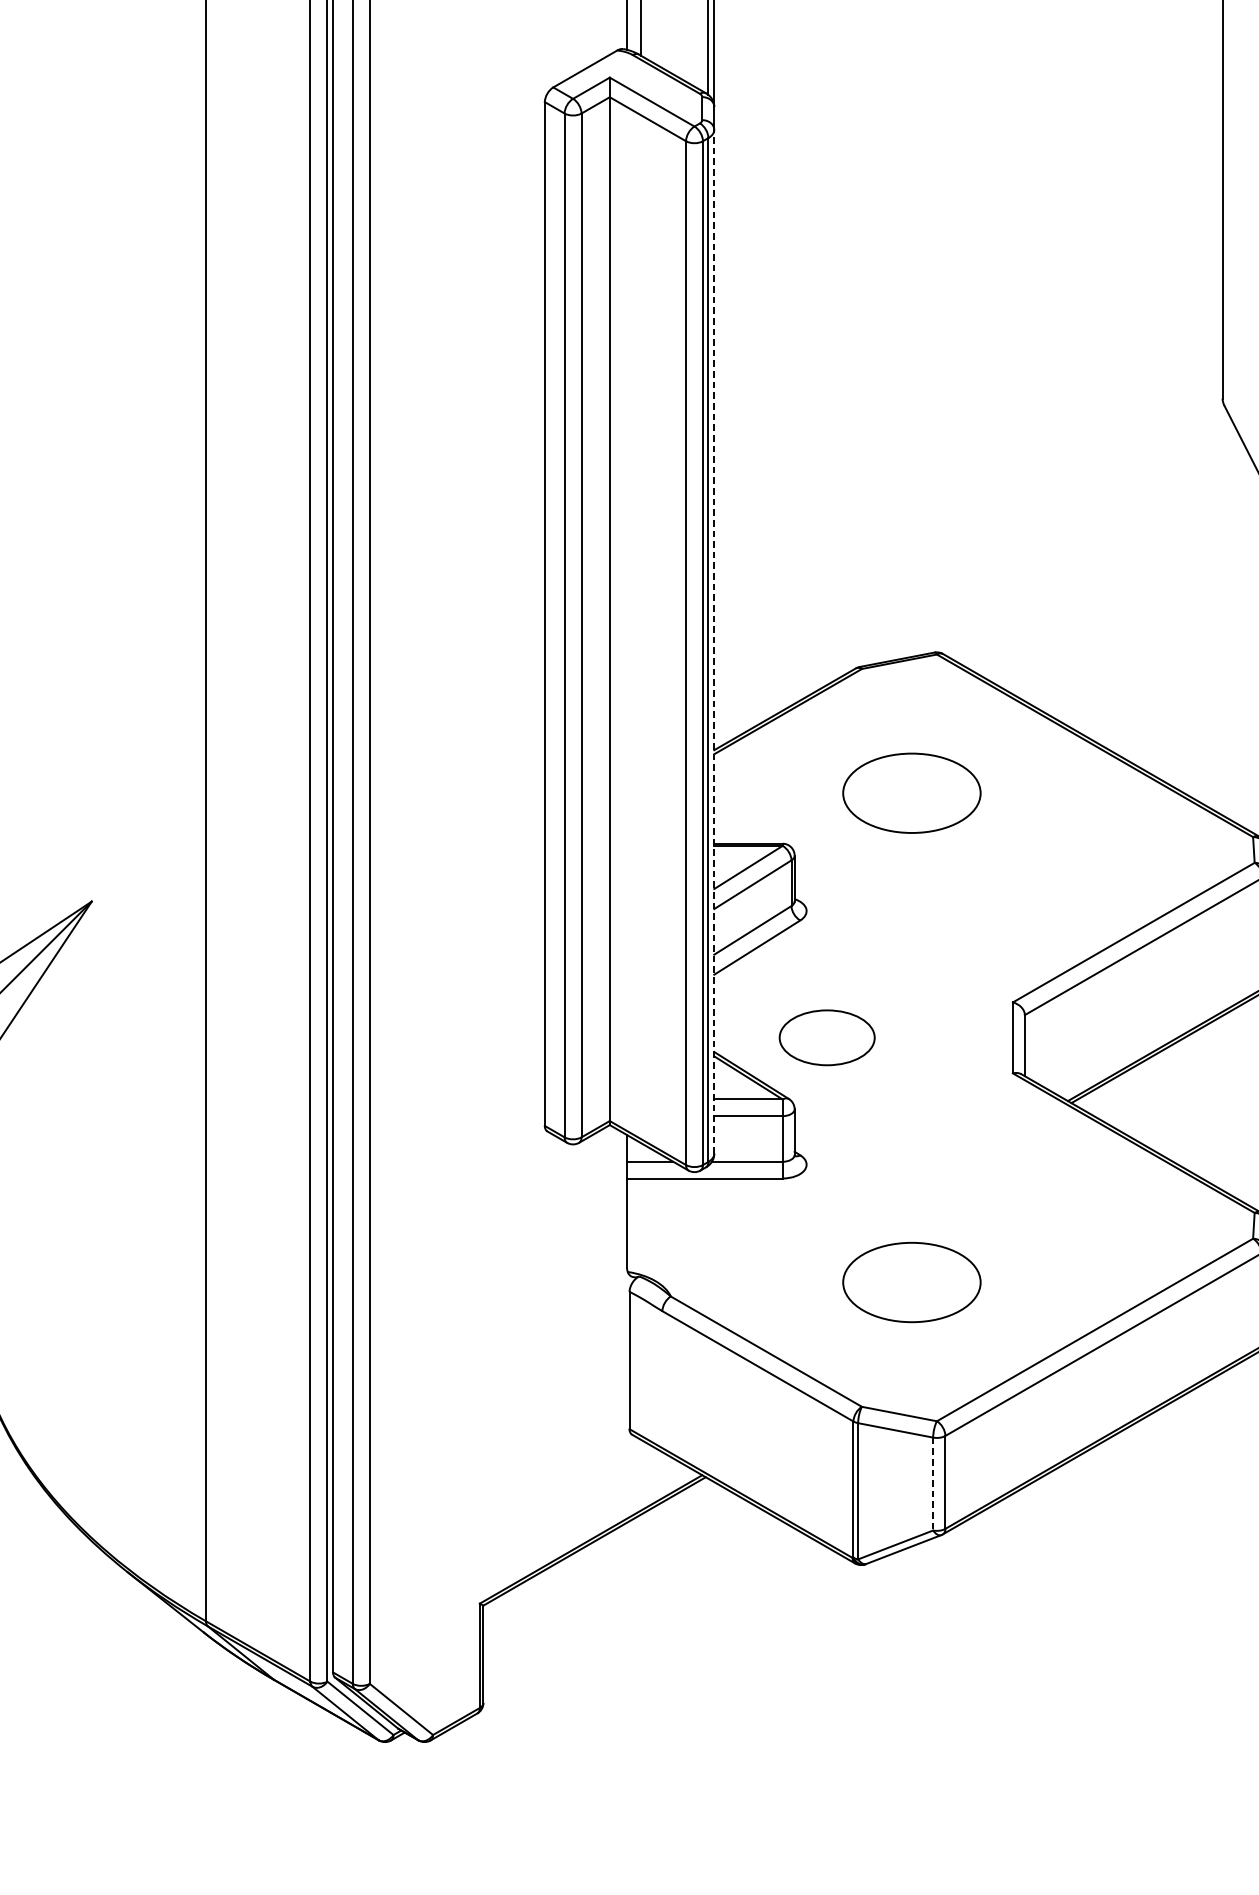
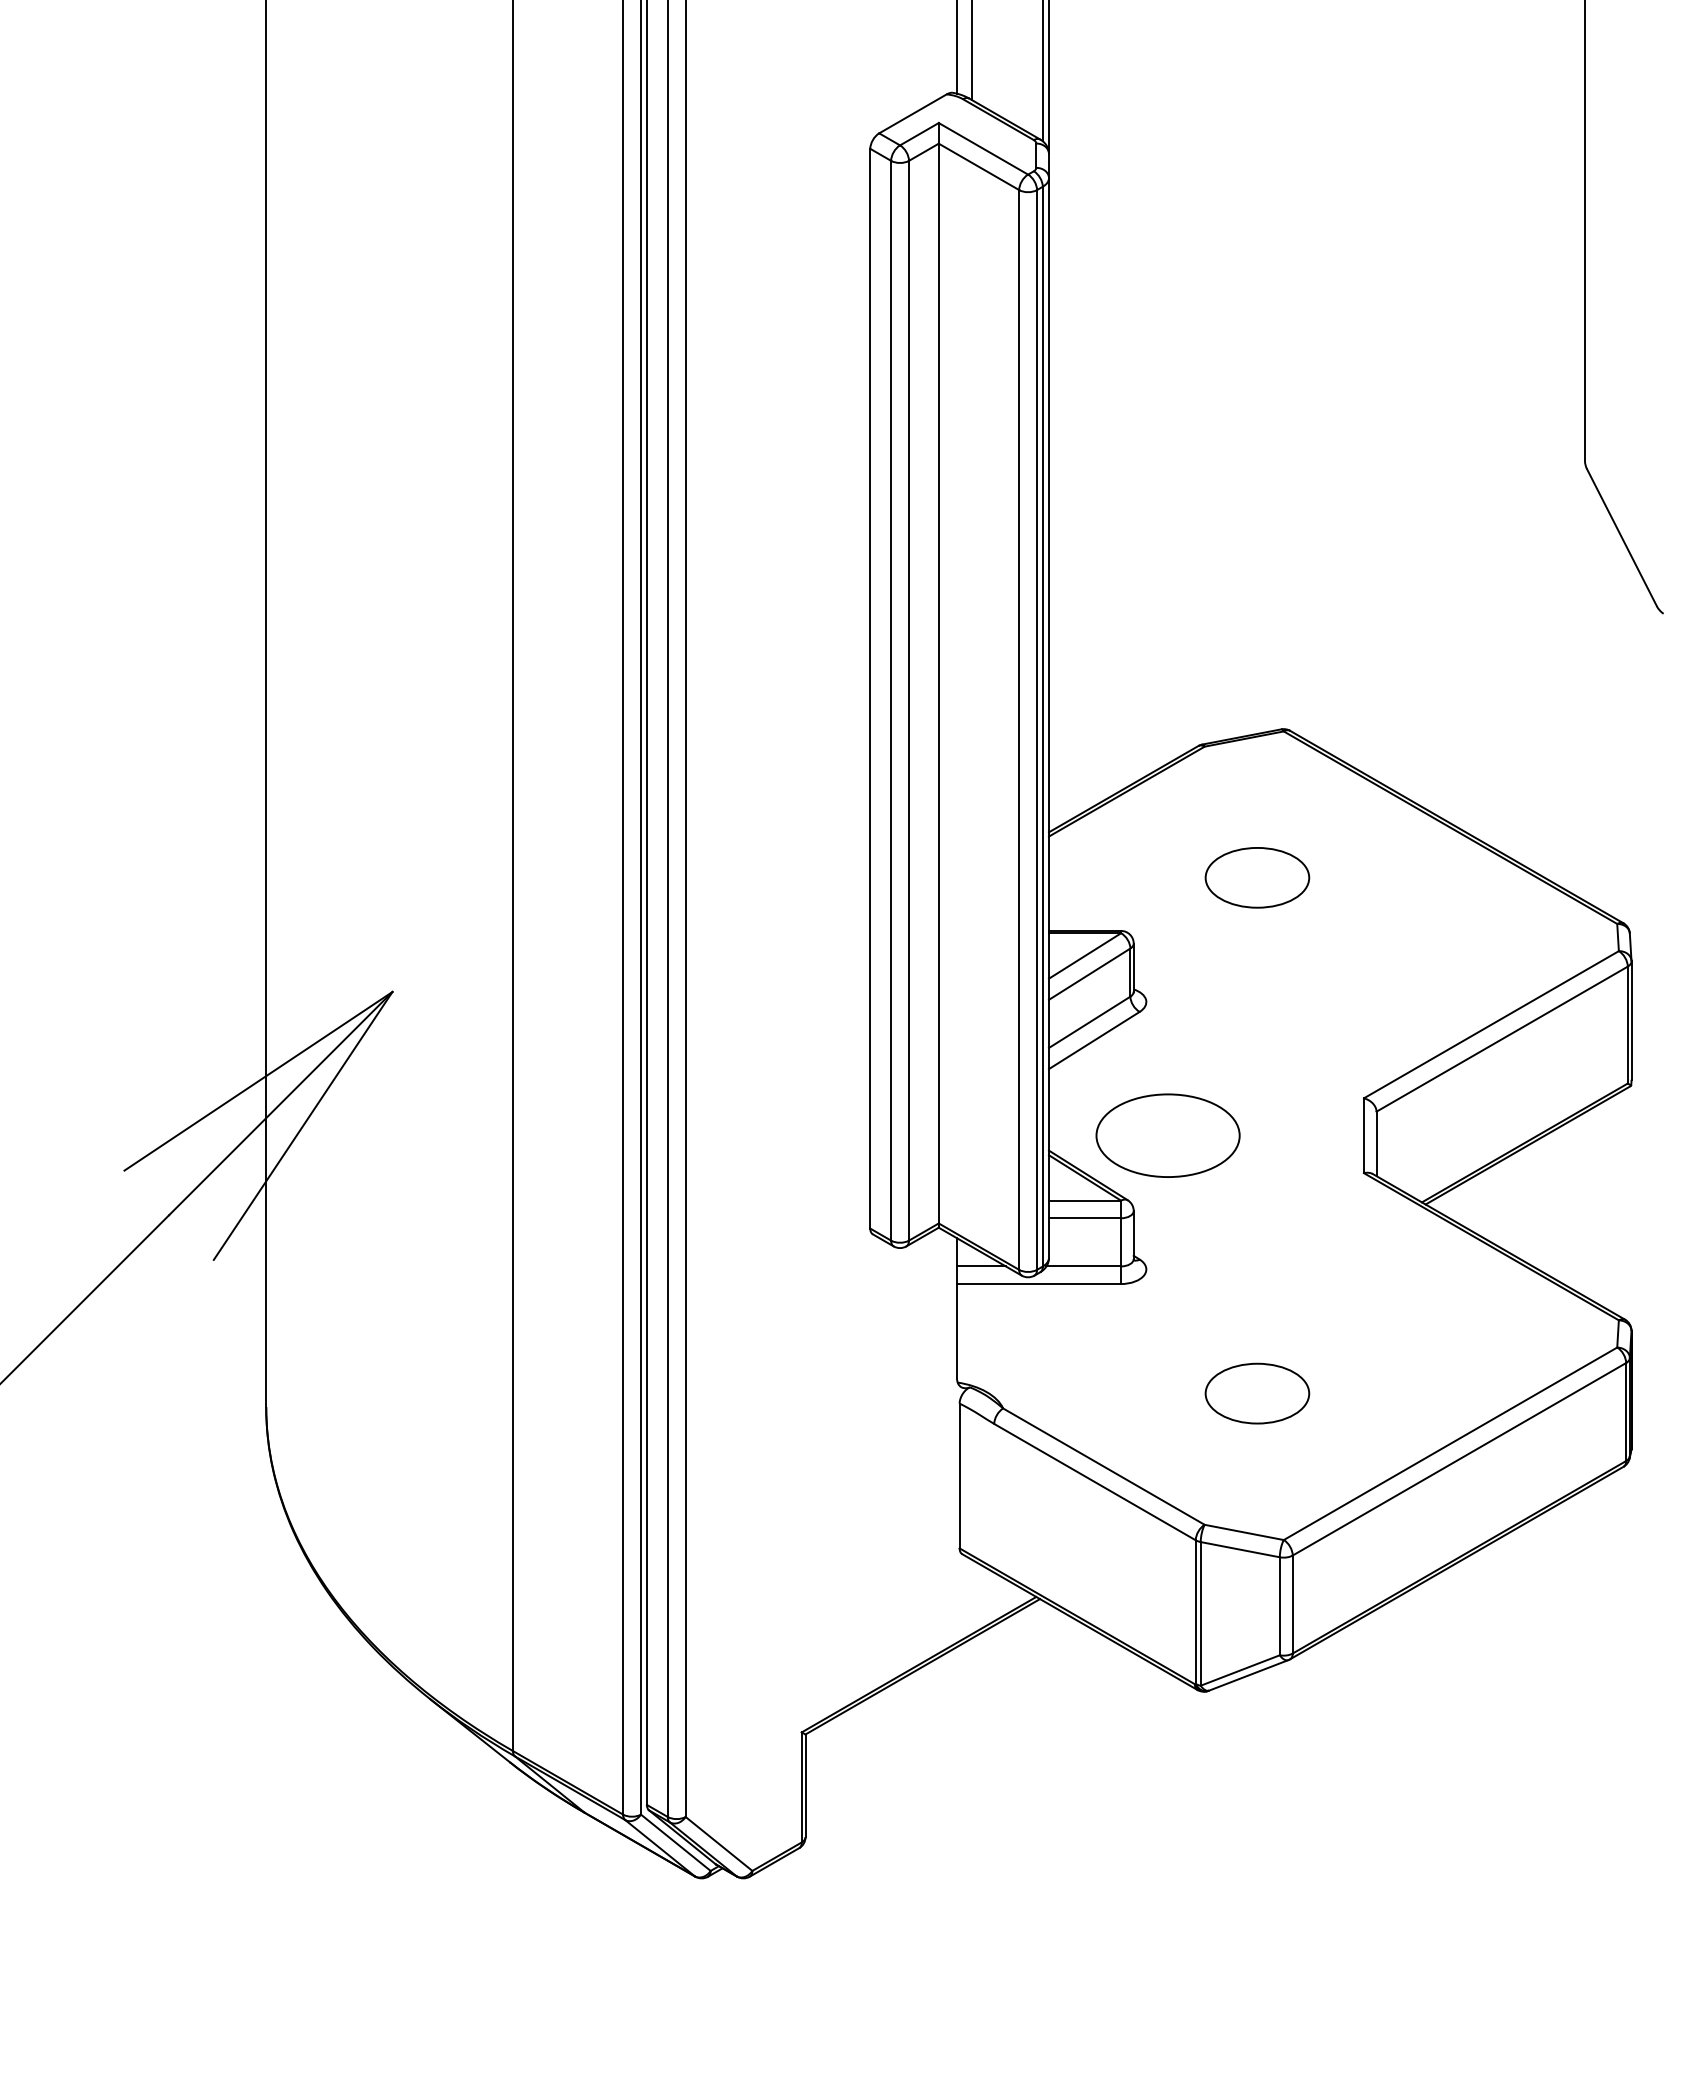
line: (713, 642) -> (1048, 718), dashed -> solid
part: (912, 793) -> (1257, 877), size x0.71
part: (826, 1037) -> (1167, 1135), size x1.43
part: (912, 1282) -> (1257, 1393), size x0.71
line: (932, 1484) -> (1279, 1606), dashed -> solid

